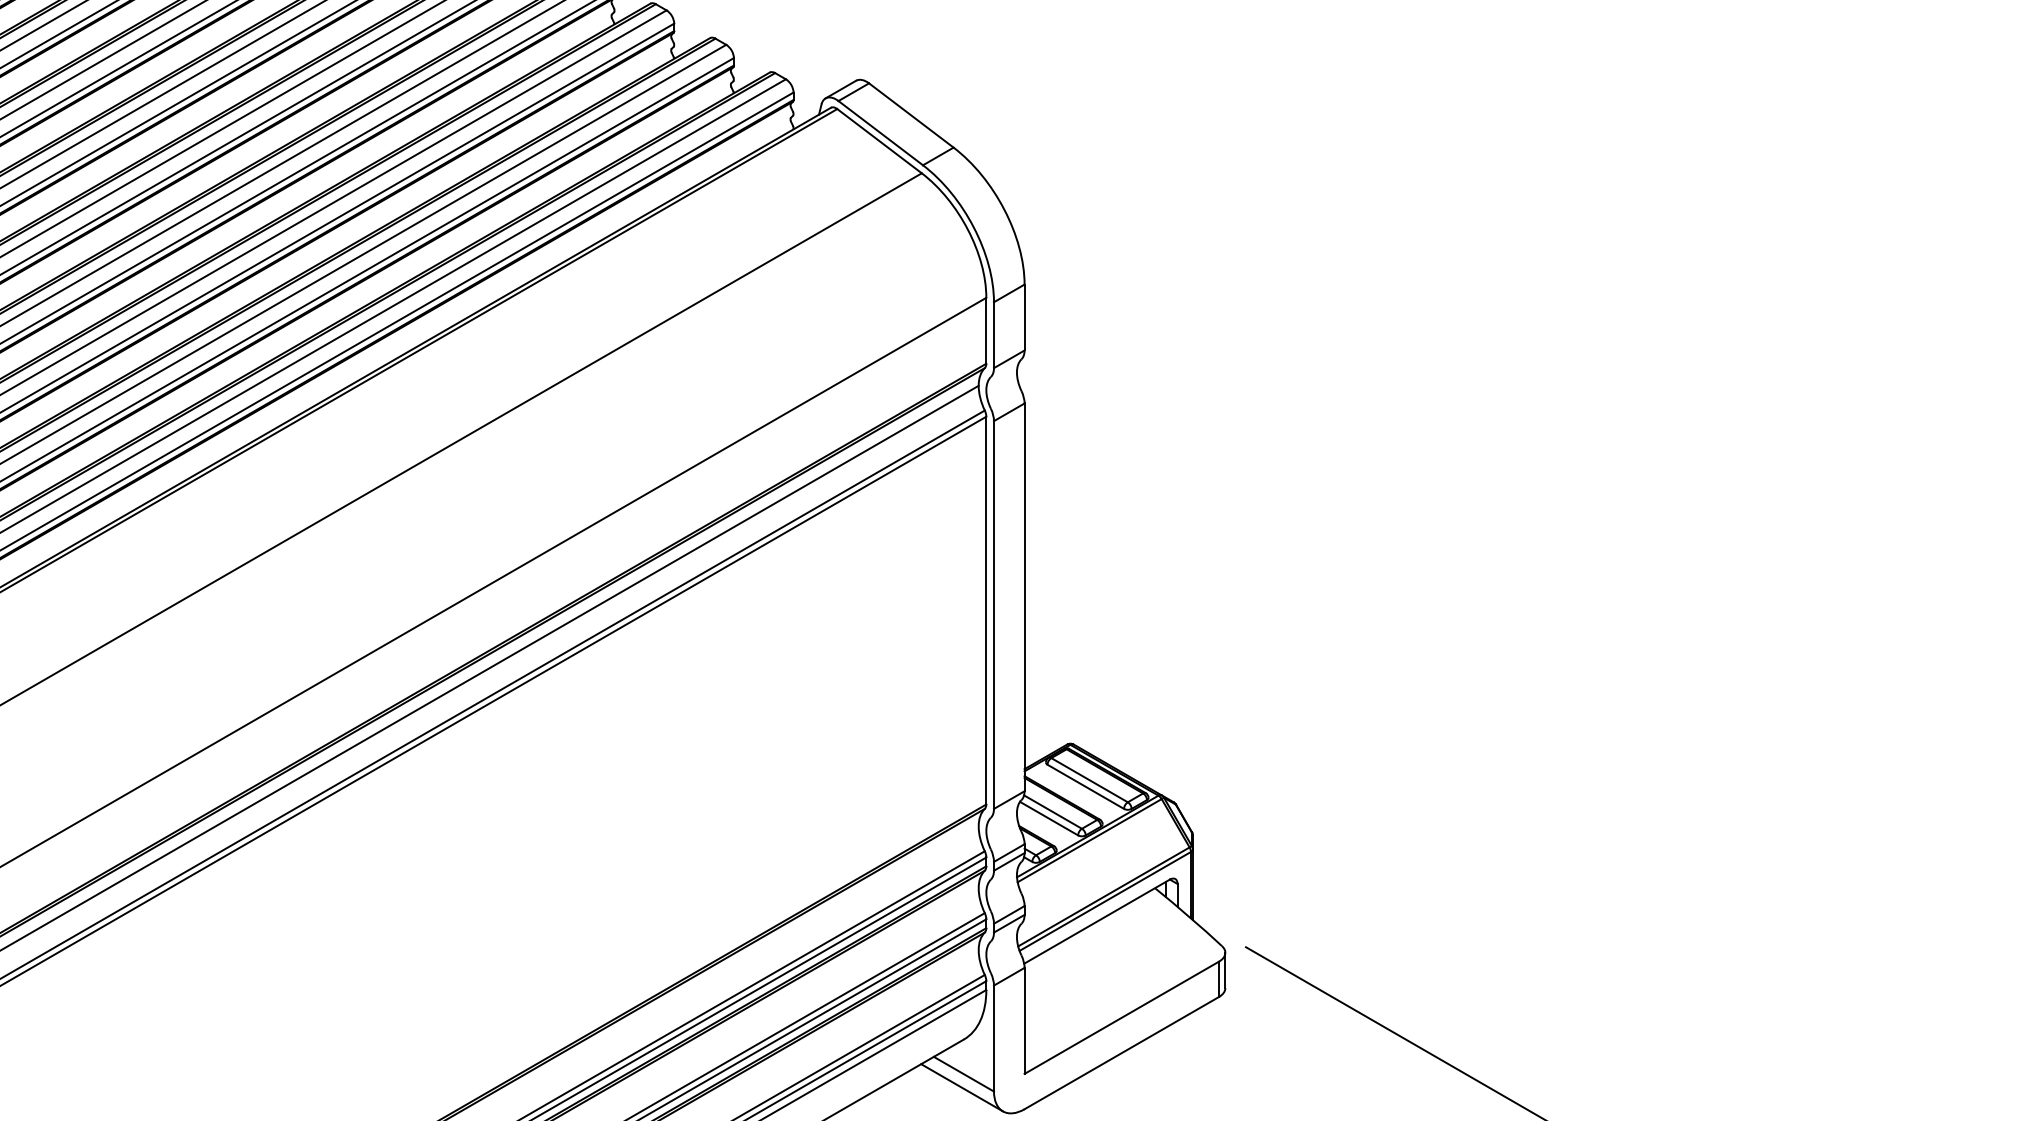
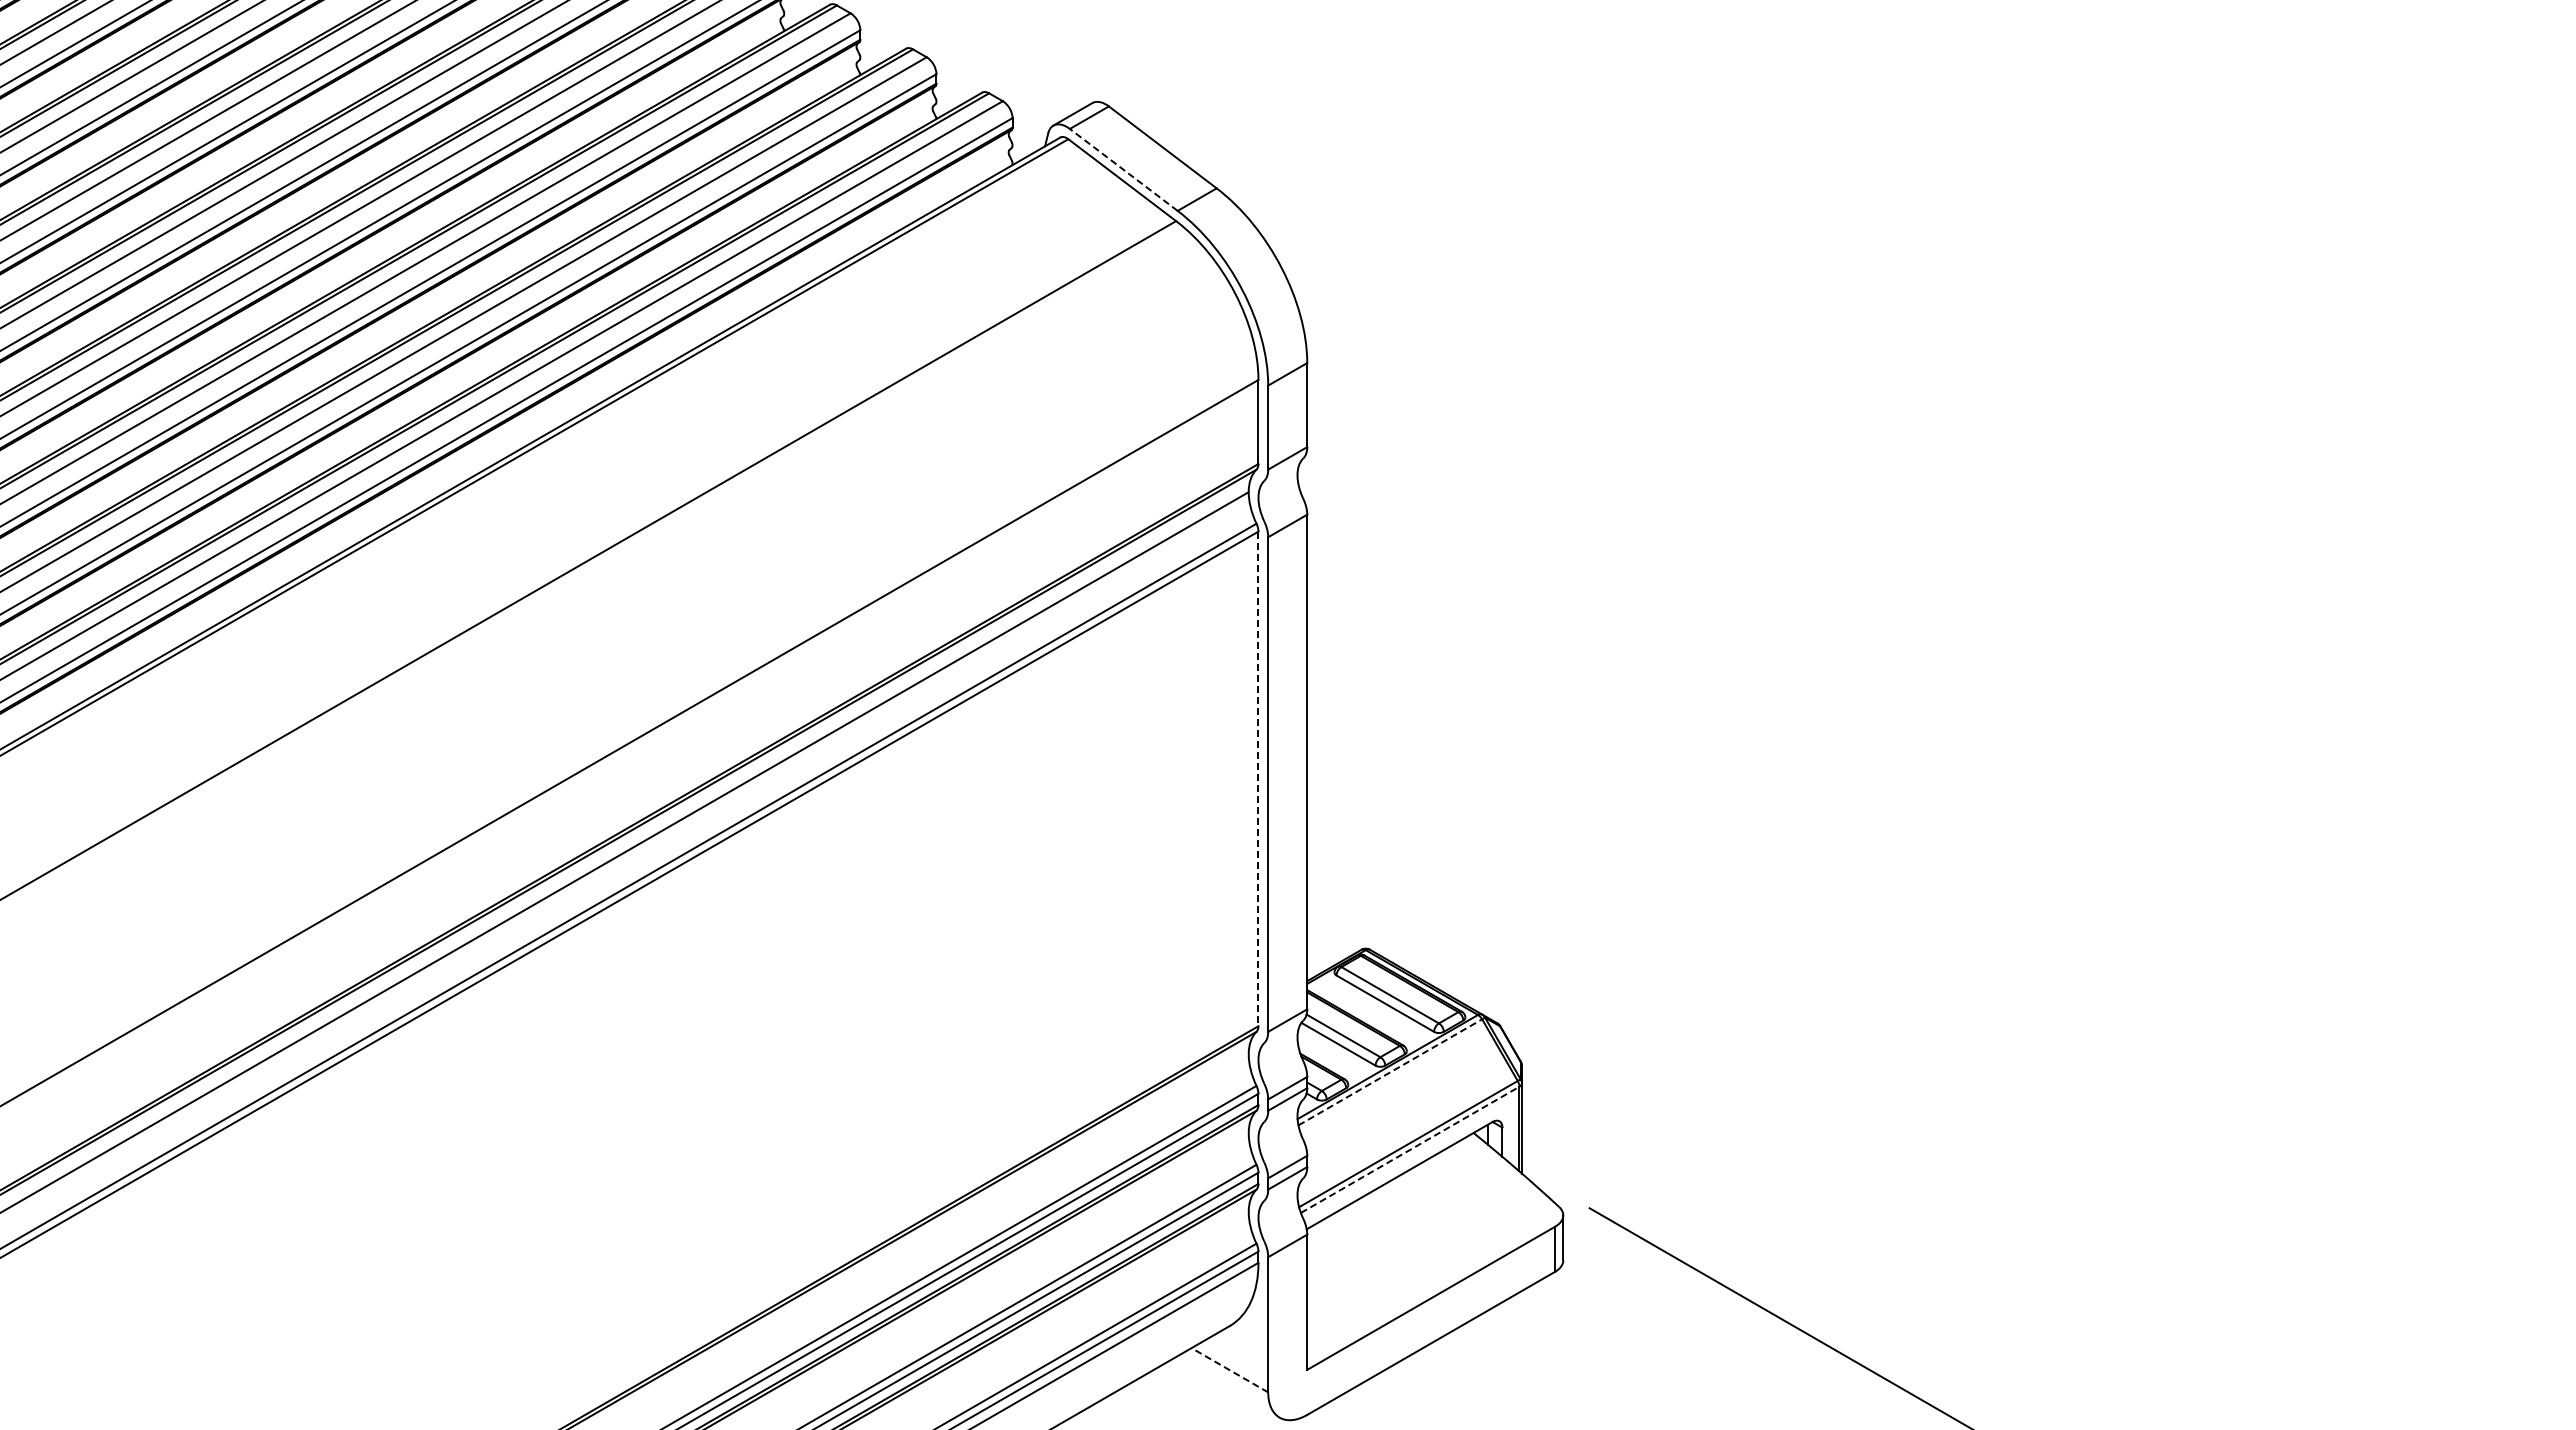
line: (880, 132) -> (1123, 169), solid -> dashed
line: (986, 611) -> (1258, 779), solid -> dashed
line: (1089, 840) -> (1390, 1072), solid -> dashed
line: (1105, 901) -> (1410, 1149), solid -> dashed
line: (963, 1074) -> (1229, 1370), solid -> dashed
line: (962, 1087) -> (1227, 1387), removed

